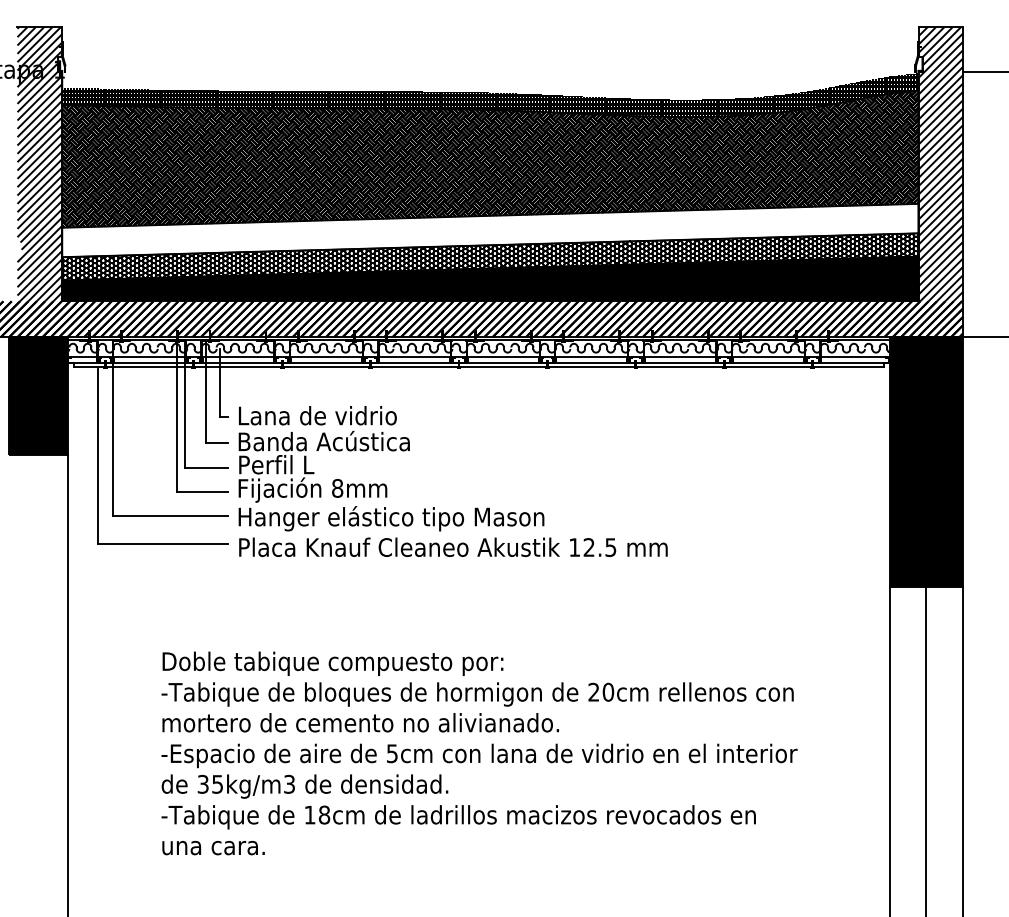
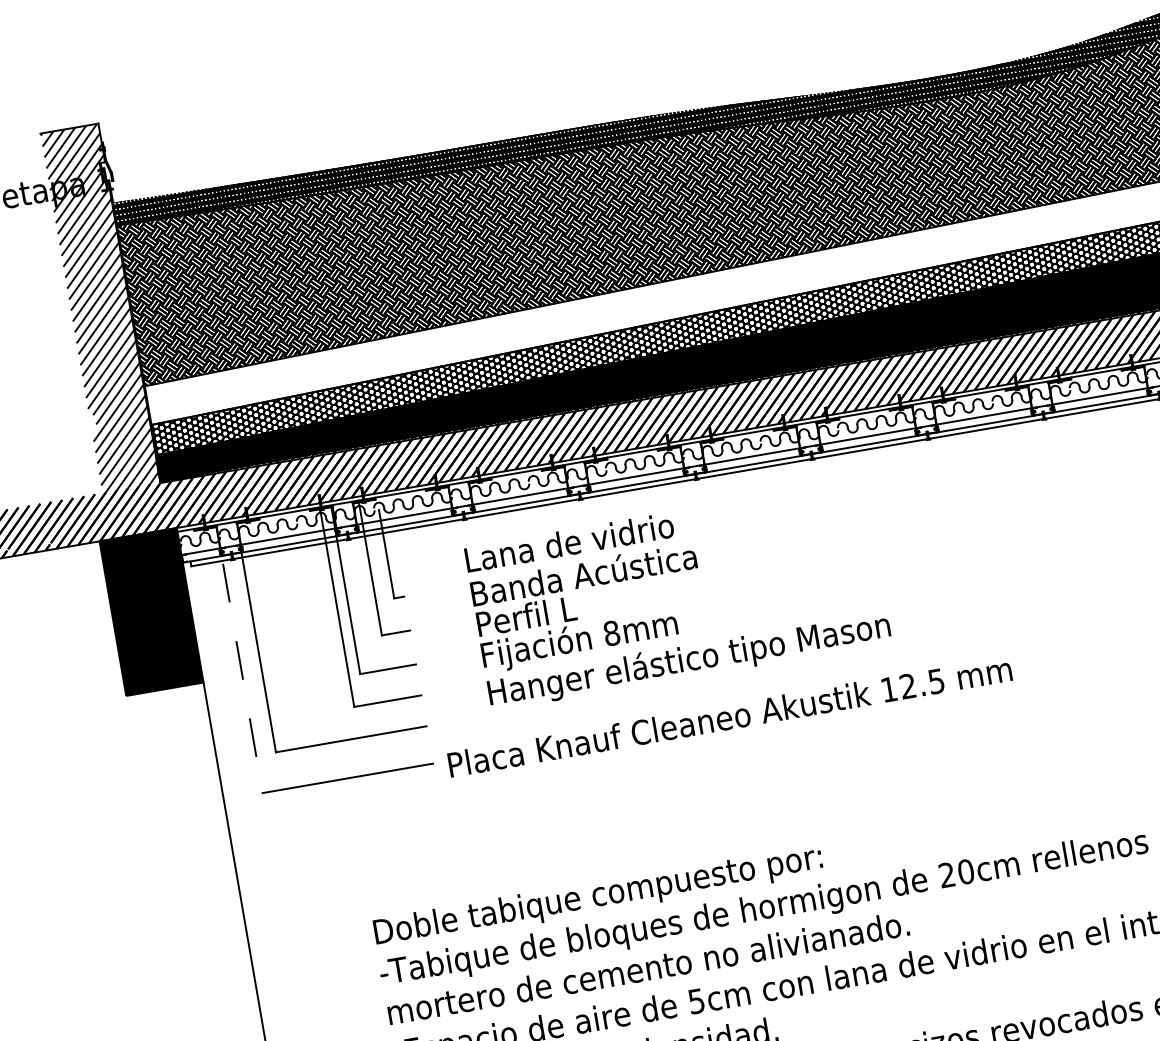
line: (97, 457) -> (242, 679), solid -> dashed
text: (391, 468) -> (677, 595), moved

